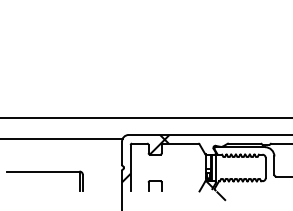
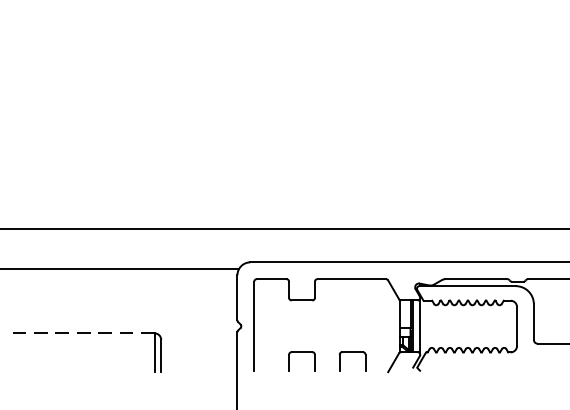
hatch: (173, 167) -> (337, 325), removed
line: (43, 171) -> (84, 333), solid -> dashed
part: (180, 185) -> (351, 360), added

